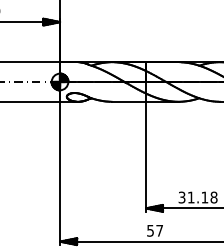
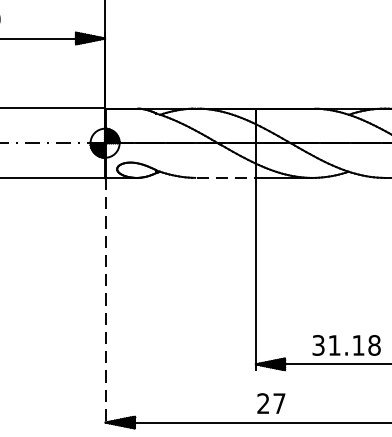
line: (129, 101) -> (226, 177), solid -> dashed
line: (60, 173) -> (105, 303), solid -> dashed
text: (150, 230) -> (263, 403), 57 -> 27

